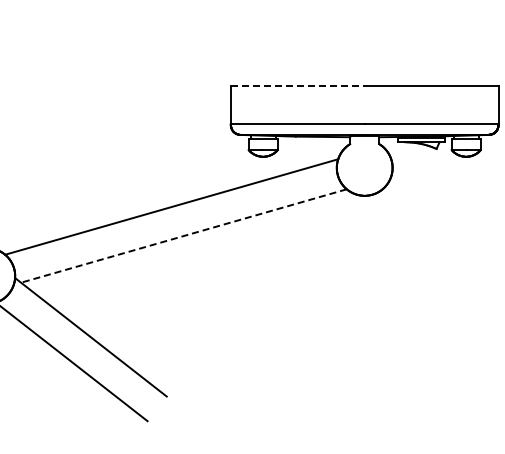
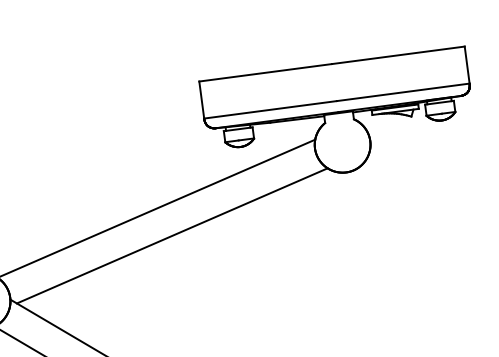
line: (297, 86) -> (265, 72), dashed -> solid
line: (183, 236) -> (171, 236), dashed -> solid

